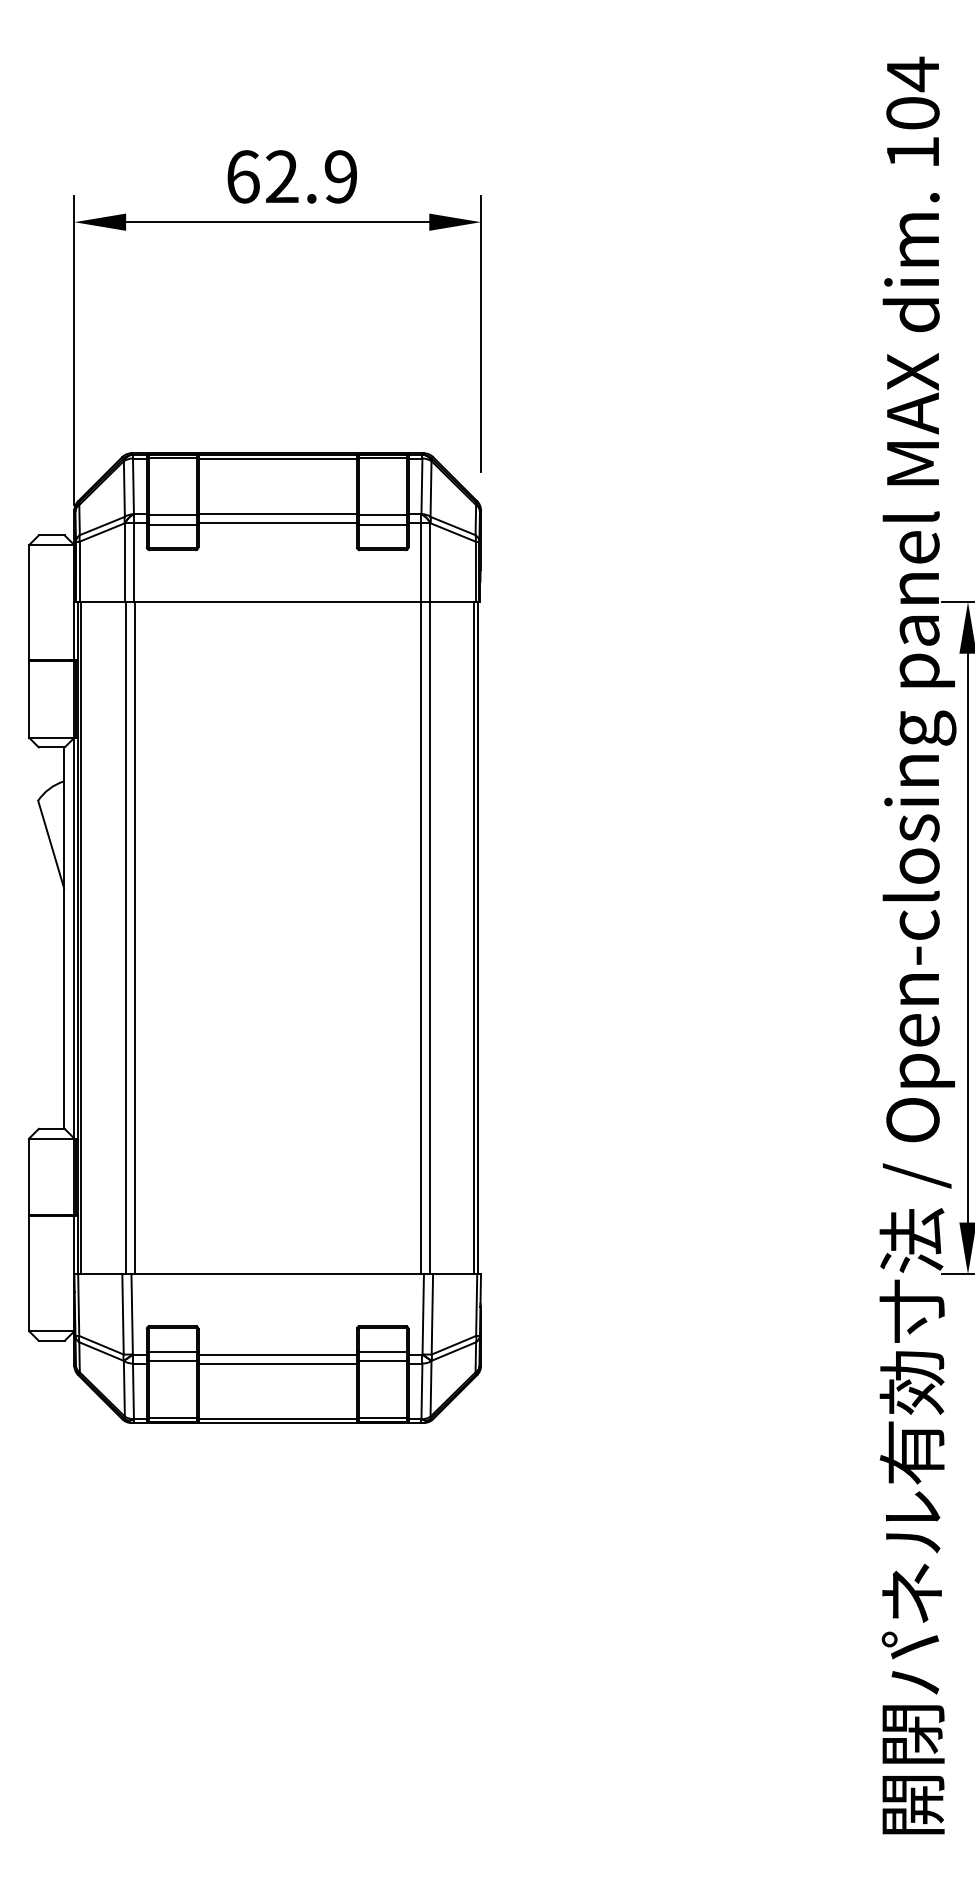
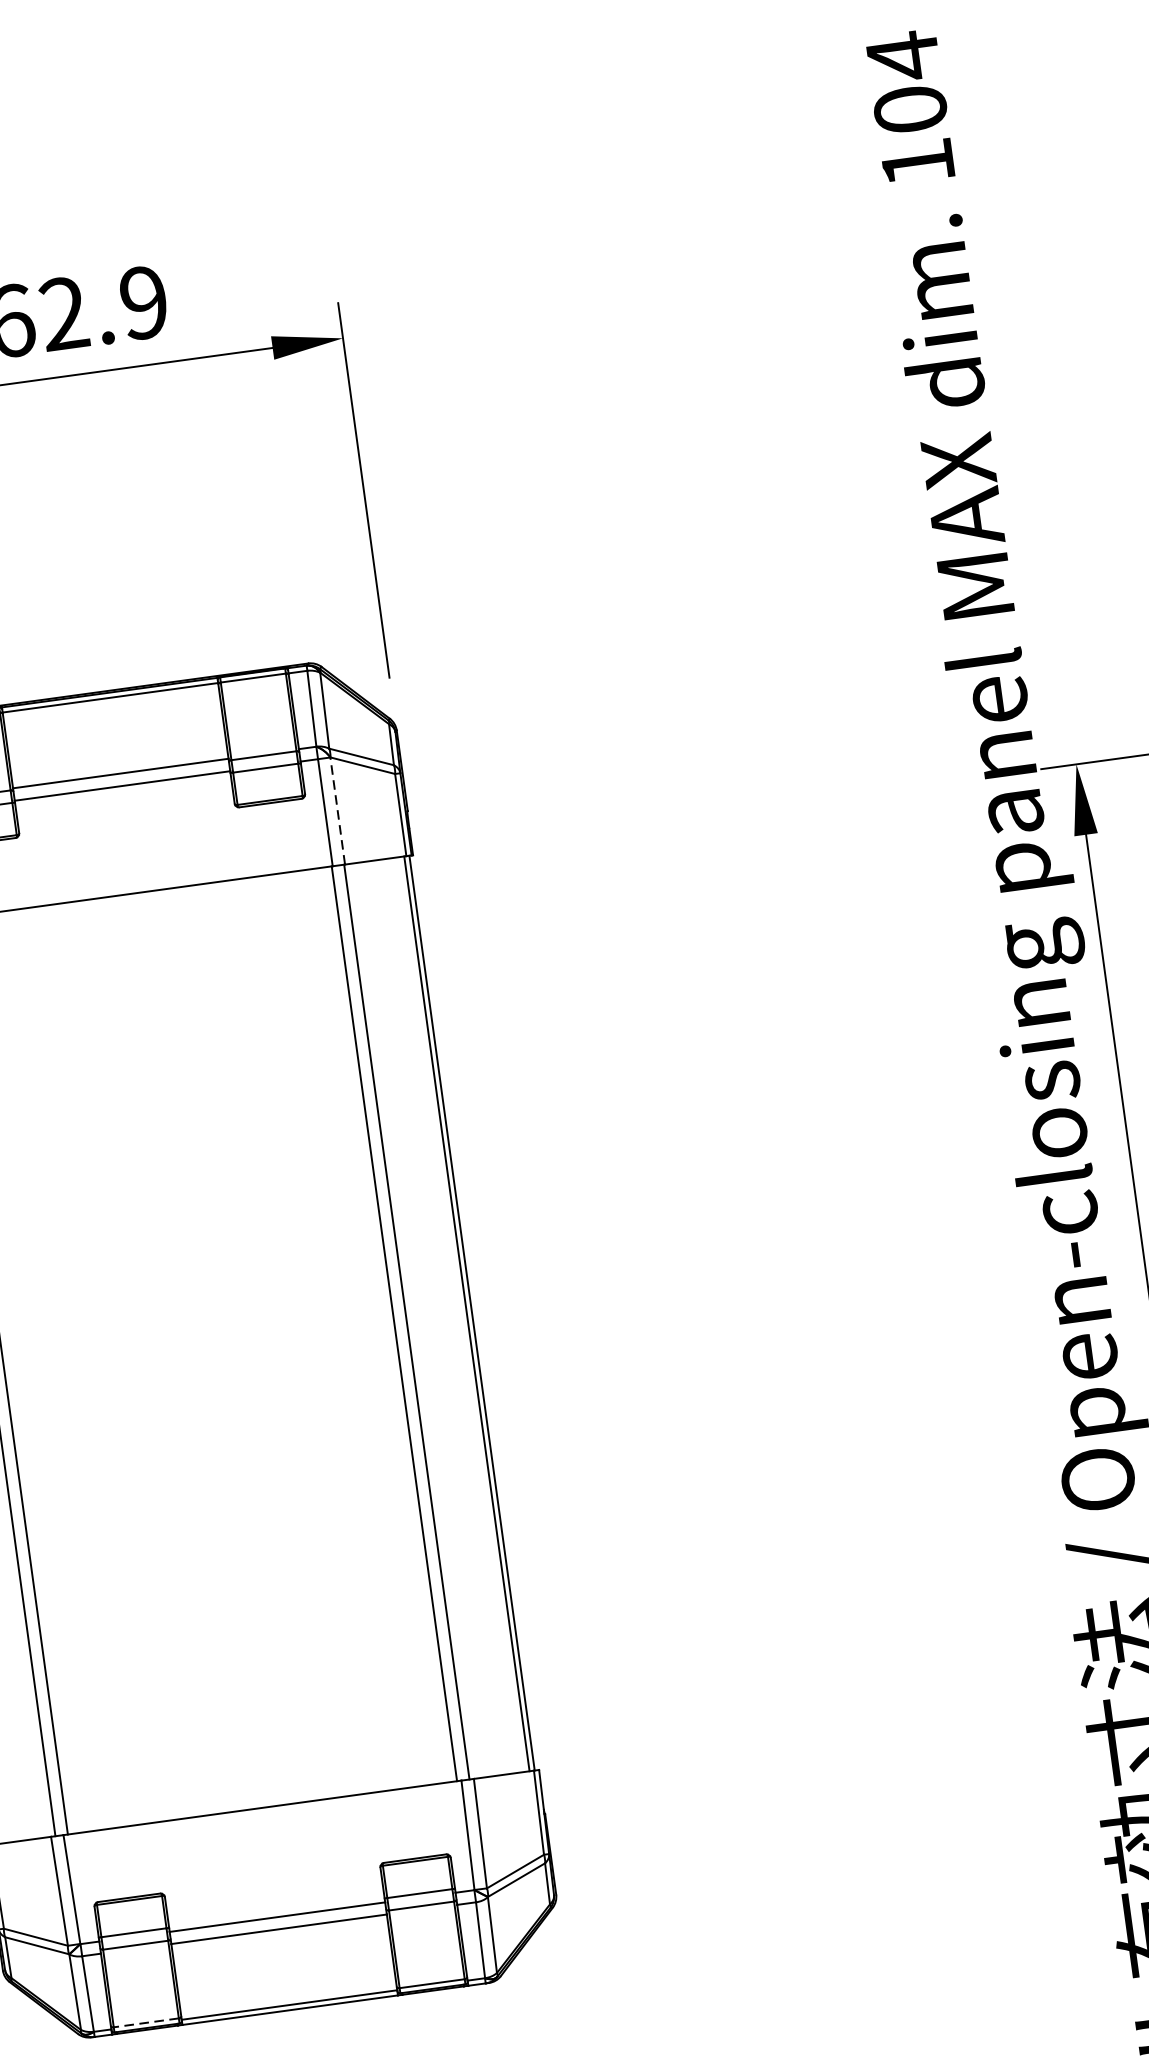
line: (430, 562) -> (337, 810), solid -> dashed
line: (172, 1417) -> (146, 2022), solid -> dashed

